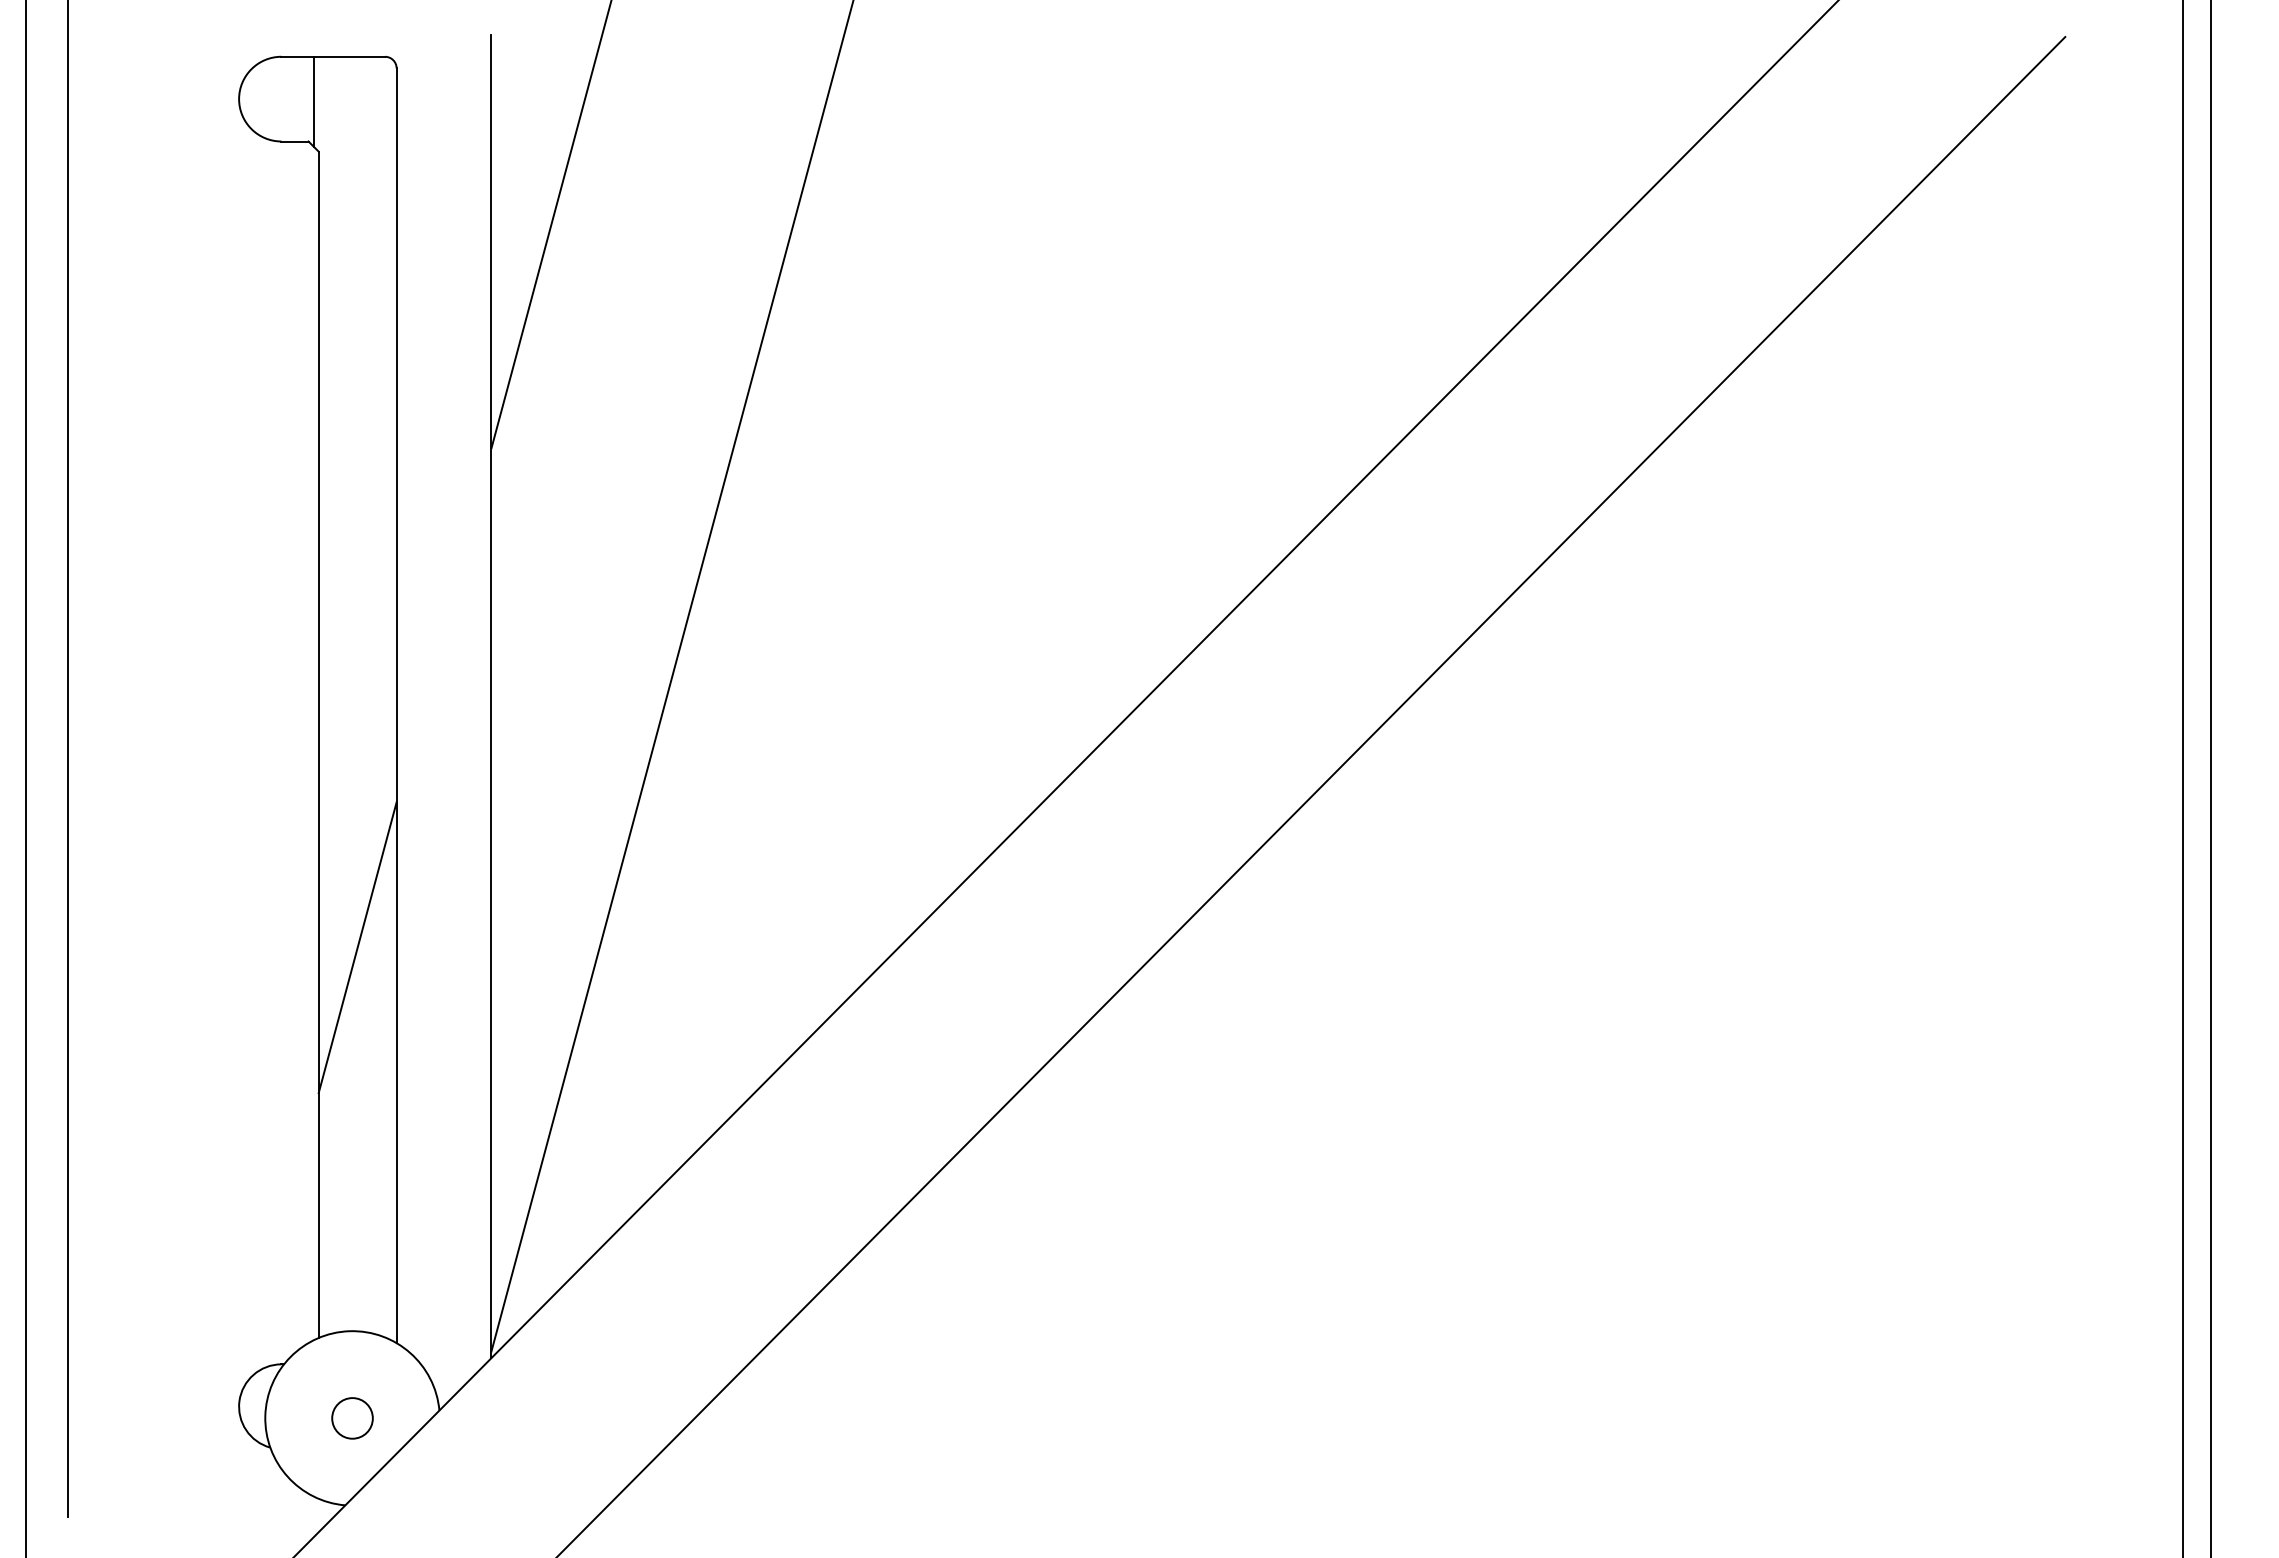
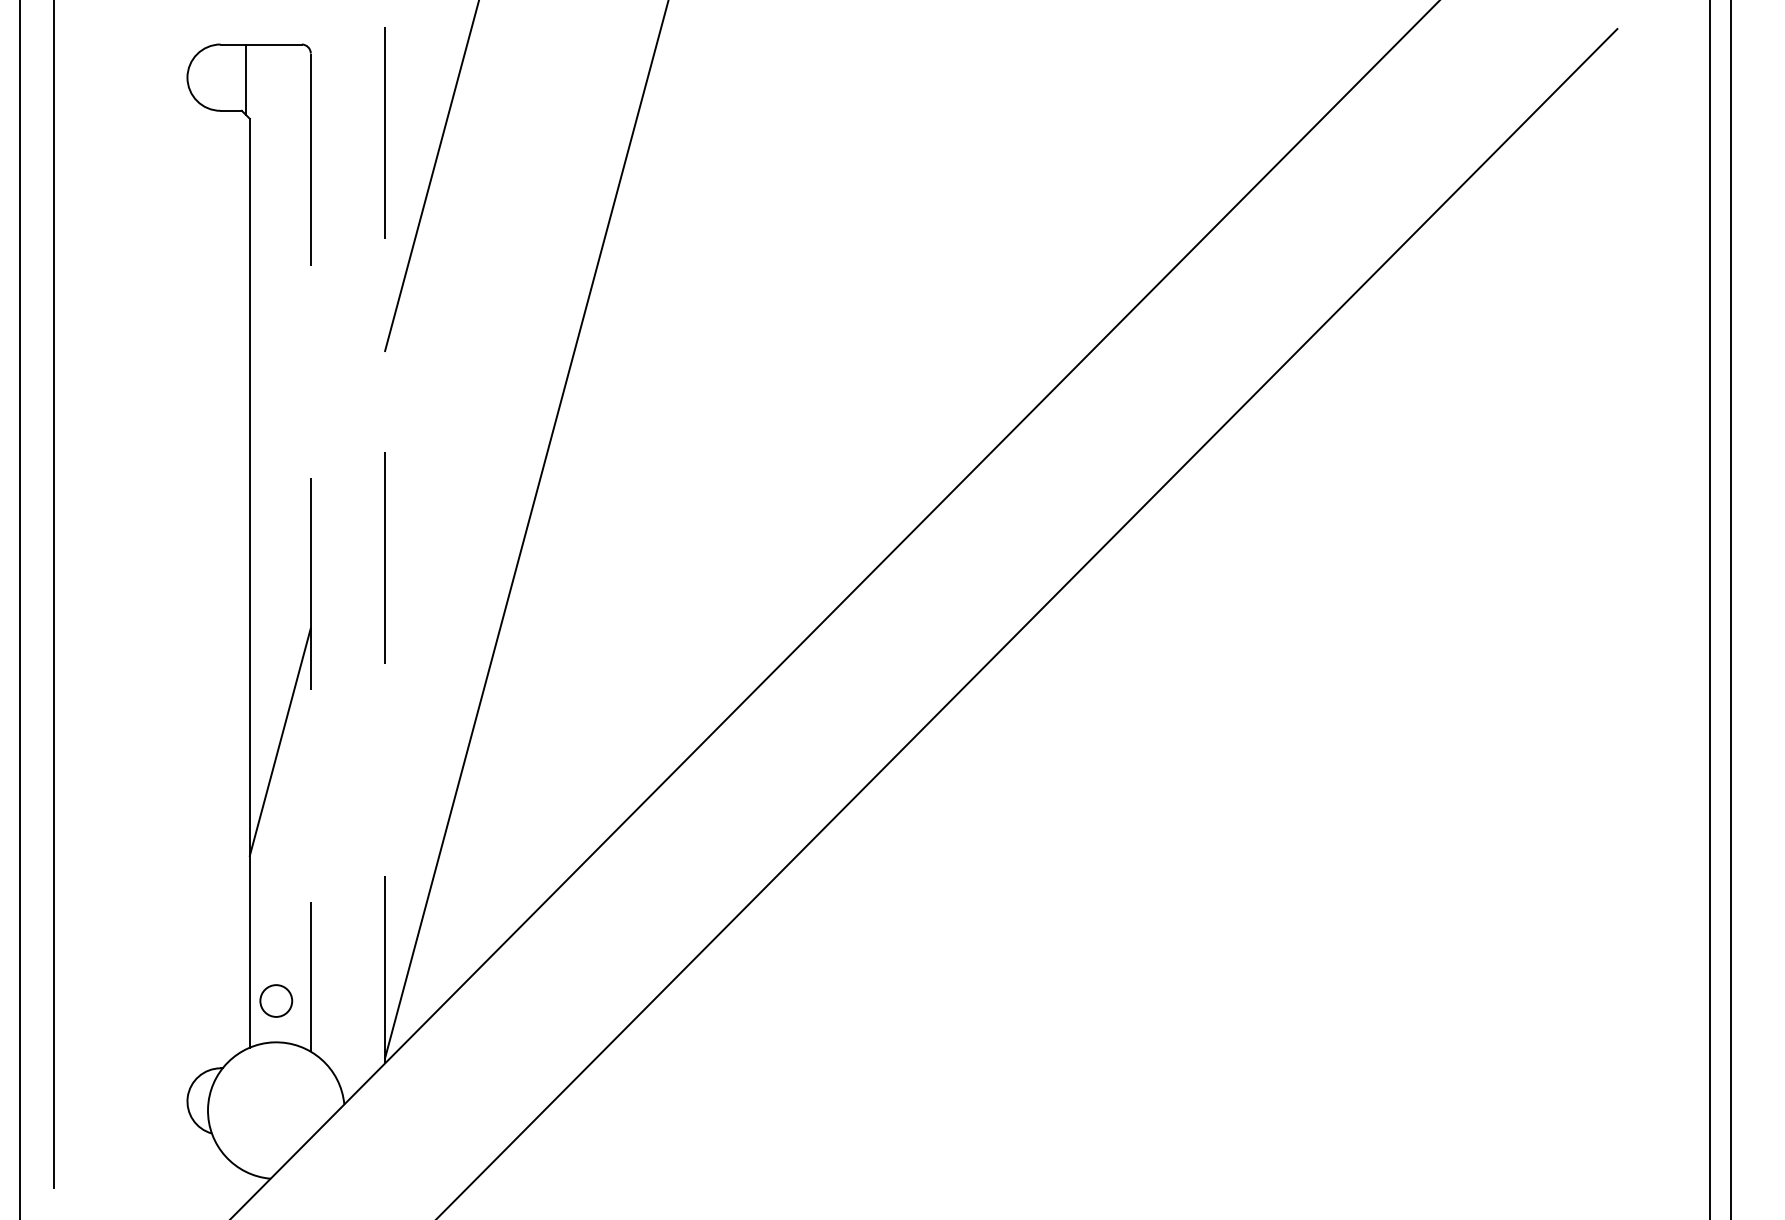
line: (491, 696) -> (385, 545), solid -> dashed
line: (396, 706) -> (310, 553), solid -> dashed
circle: (352, 1418) -> (276, 1001), moved

